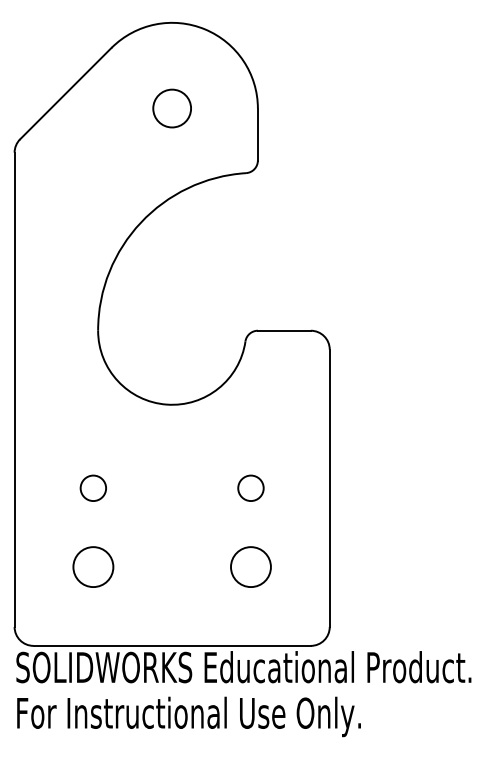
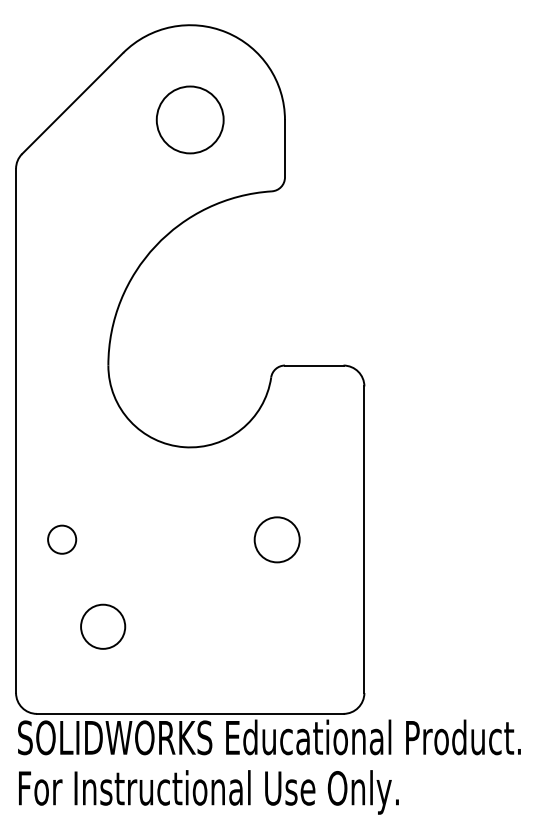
circle: (172, 108) -> (190, 119), size x1.6
circle: (93, 488) -> (62, 539), moved
circle: (251, 488) -> (277, 539), size x1.6
circle: (251, 566) -> (277, 626), removed

